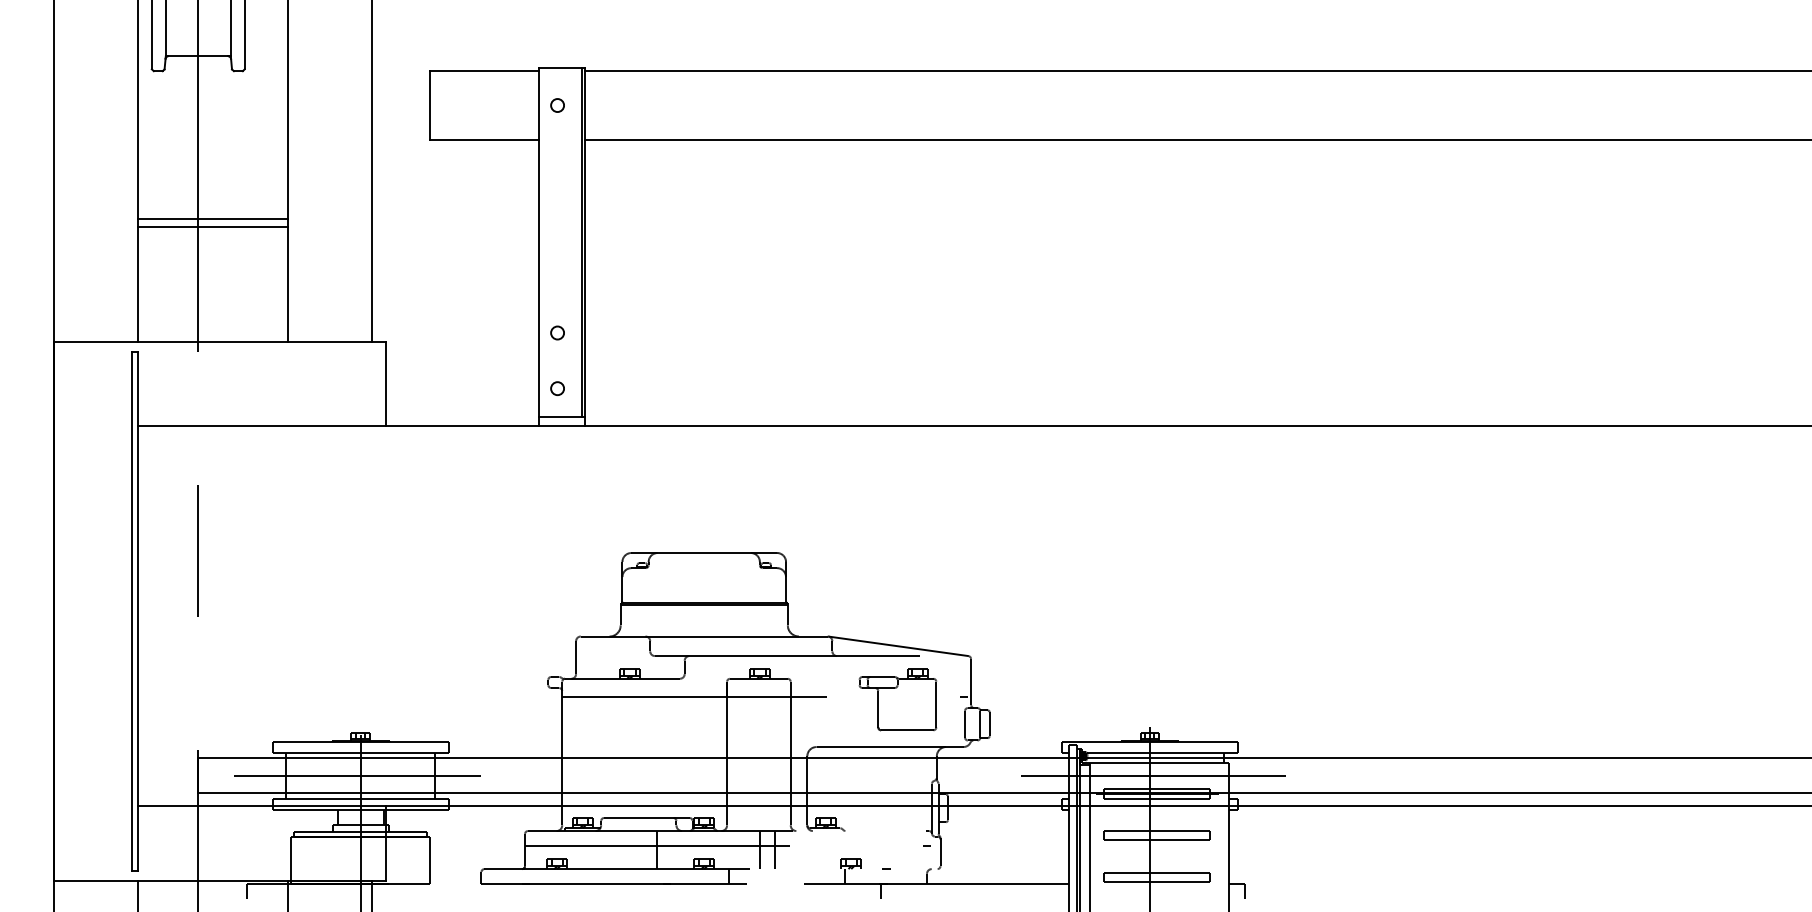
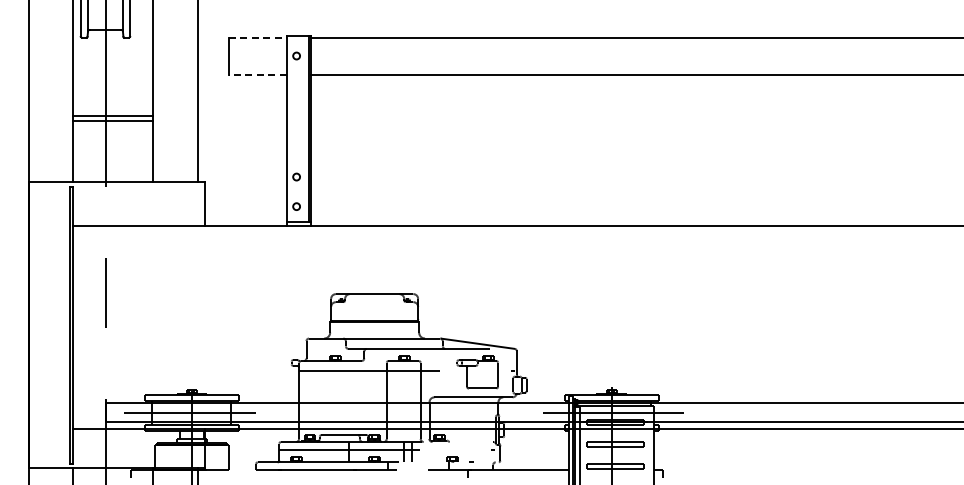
line: (484, 70) -> (257, 37), solid -> dashed
line: (484, 140) -> (257, 74), solid -> dashed

